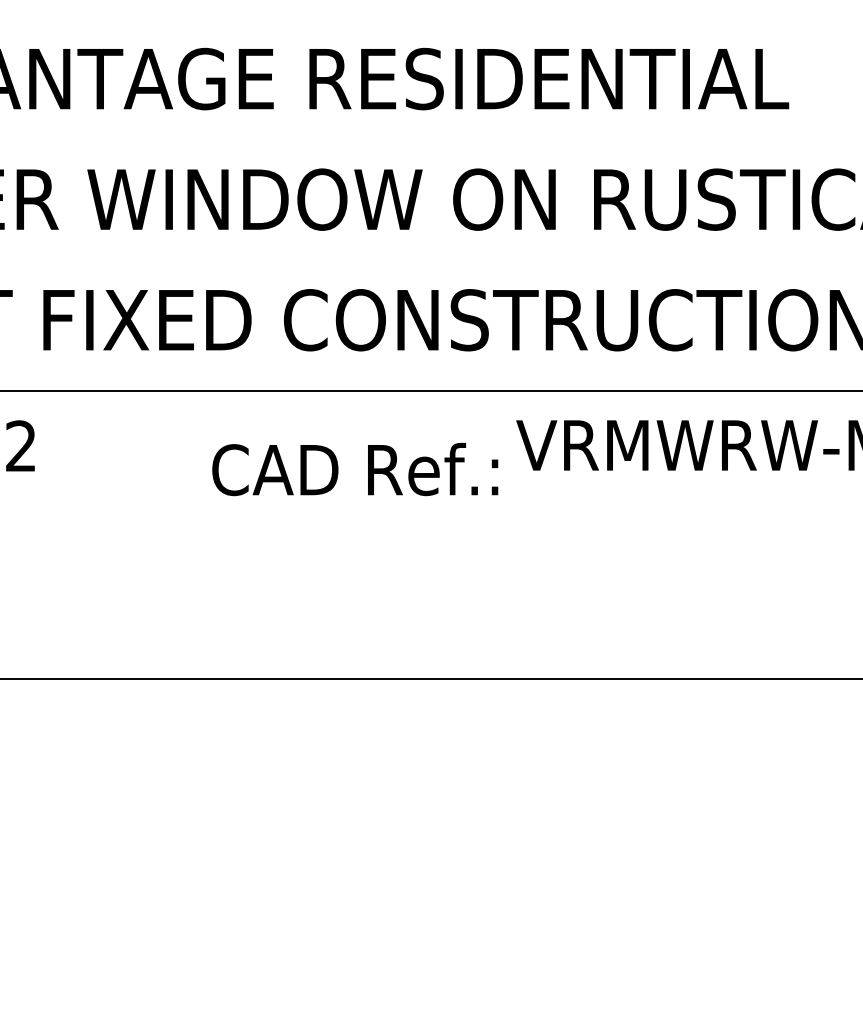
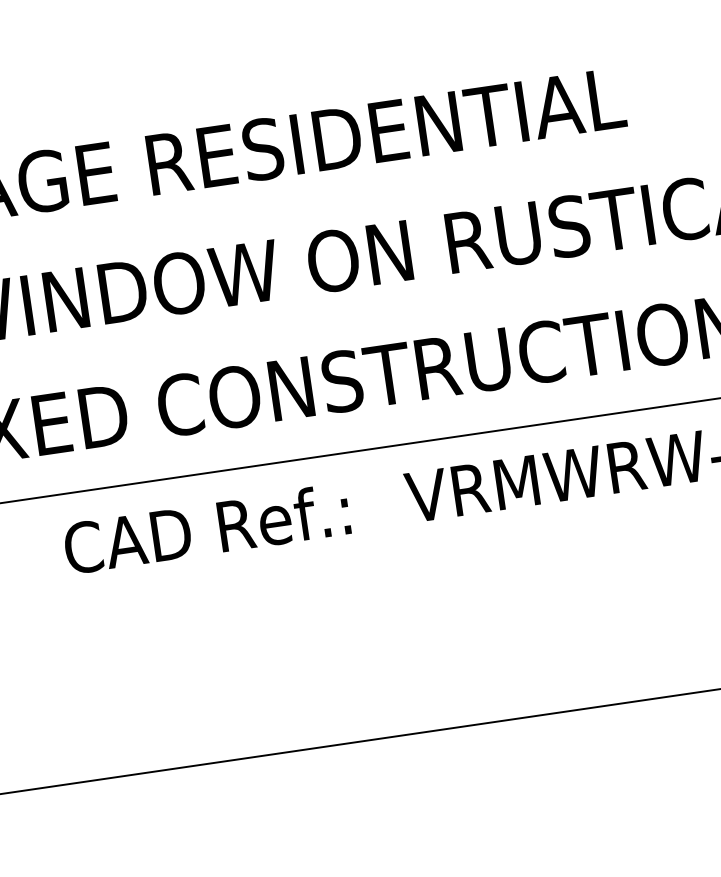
text: (355, 469) -> (207, 528), moved

